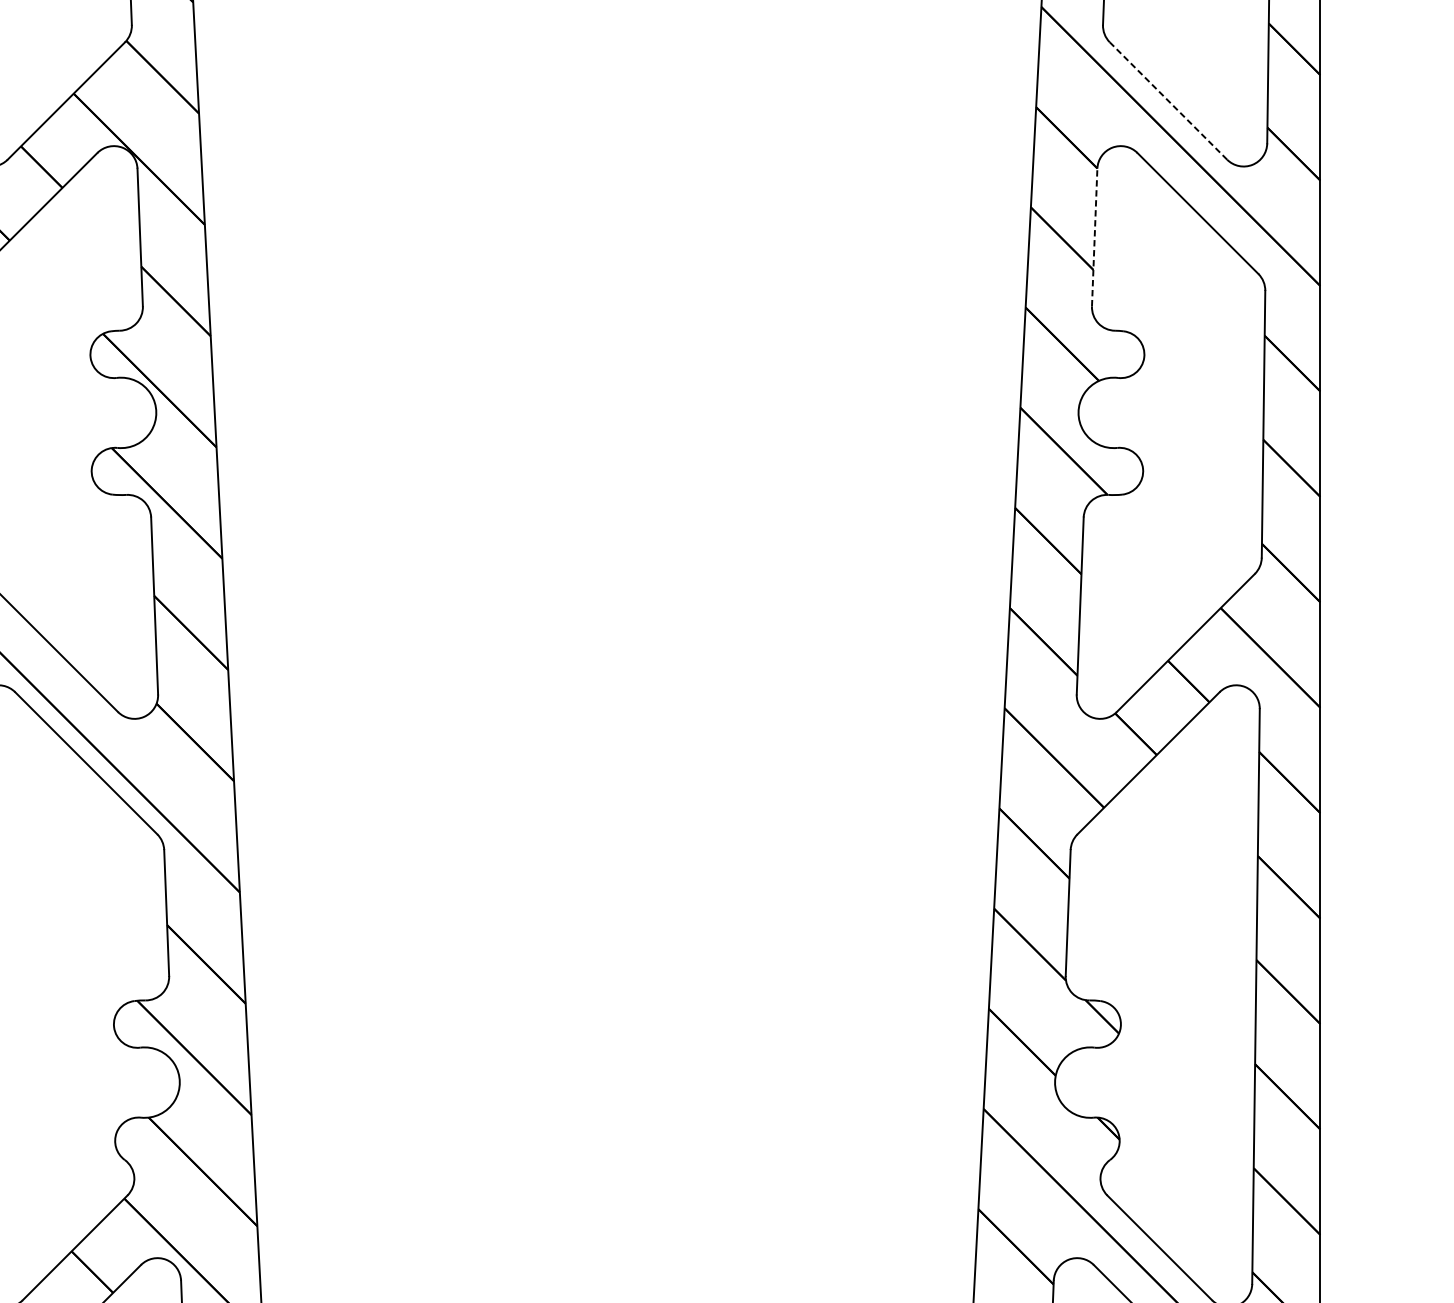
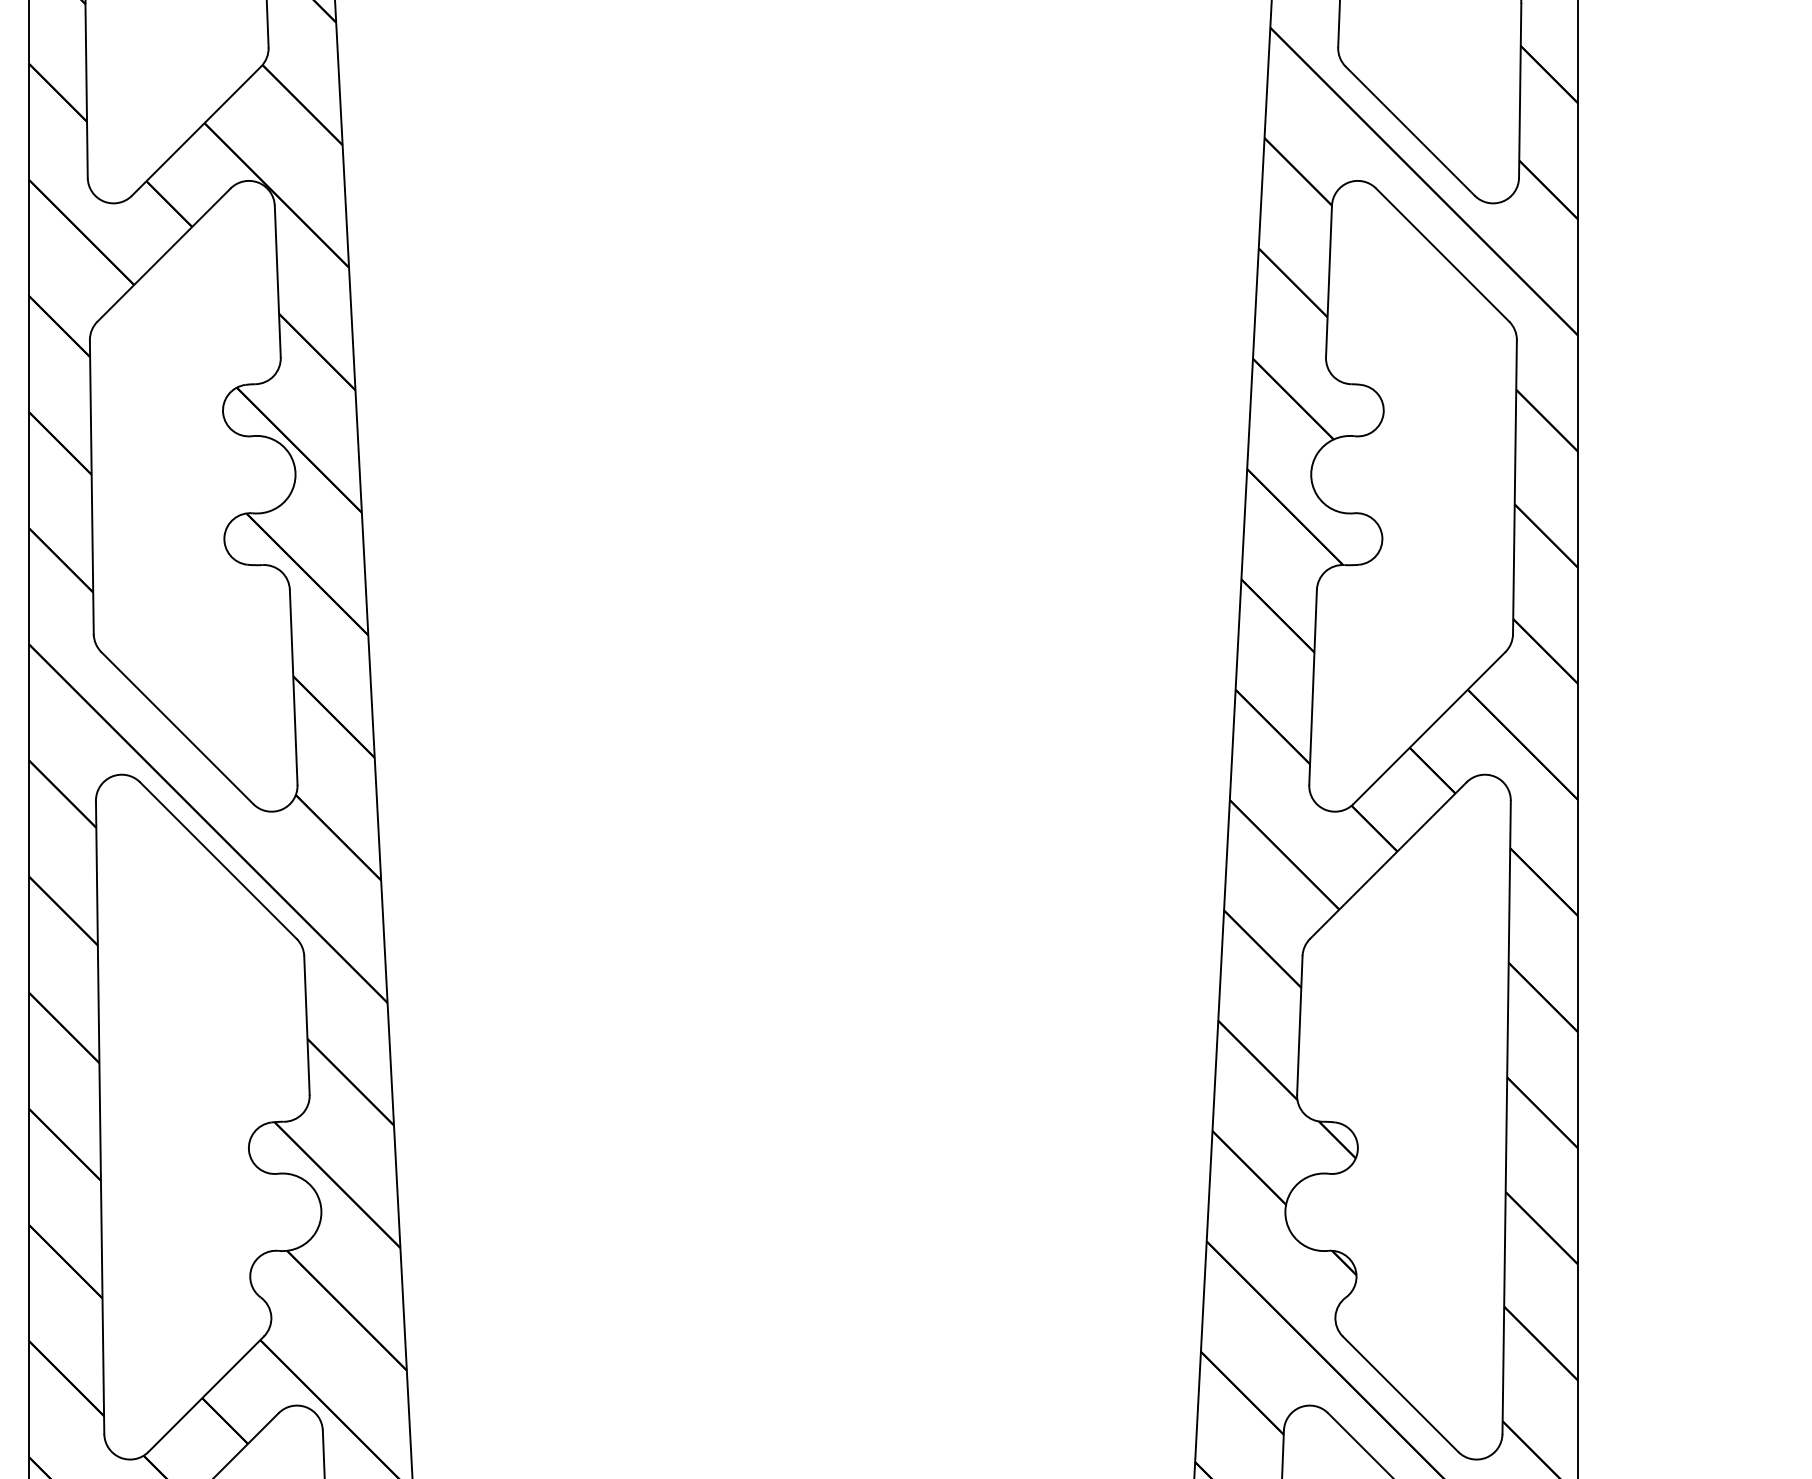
line: (1167, 100) -> (1409, 130), dashed -> solid
line: (1095, 237) -> (1329, 281), dashed -> solid

